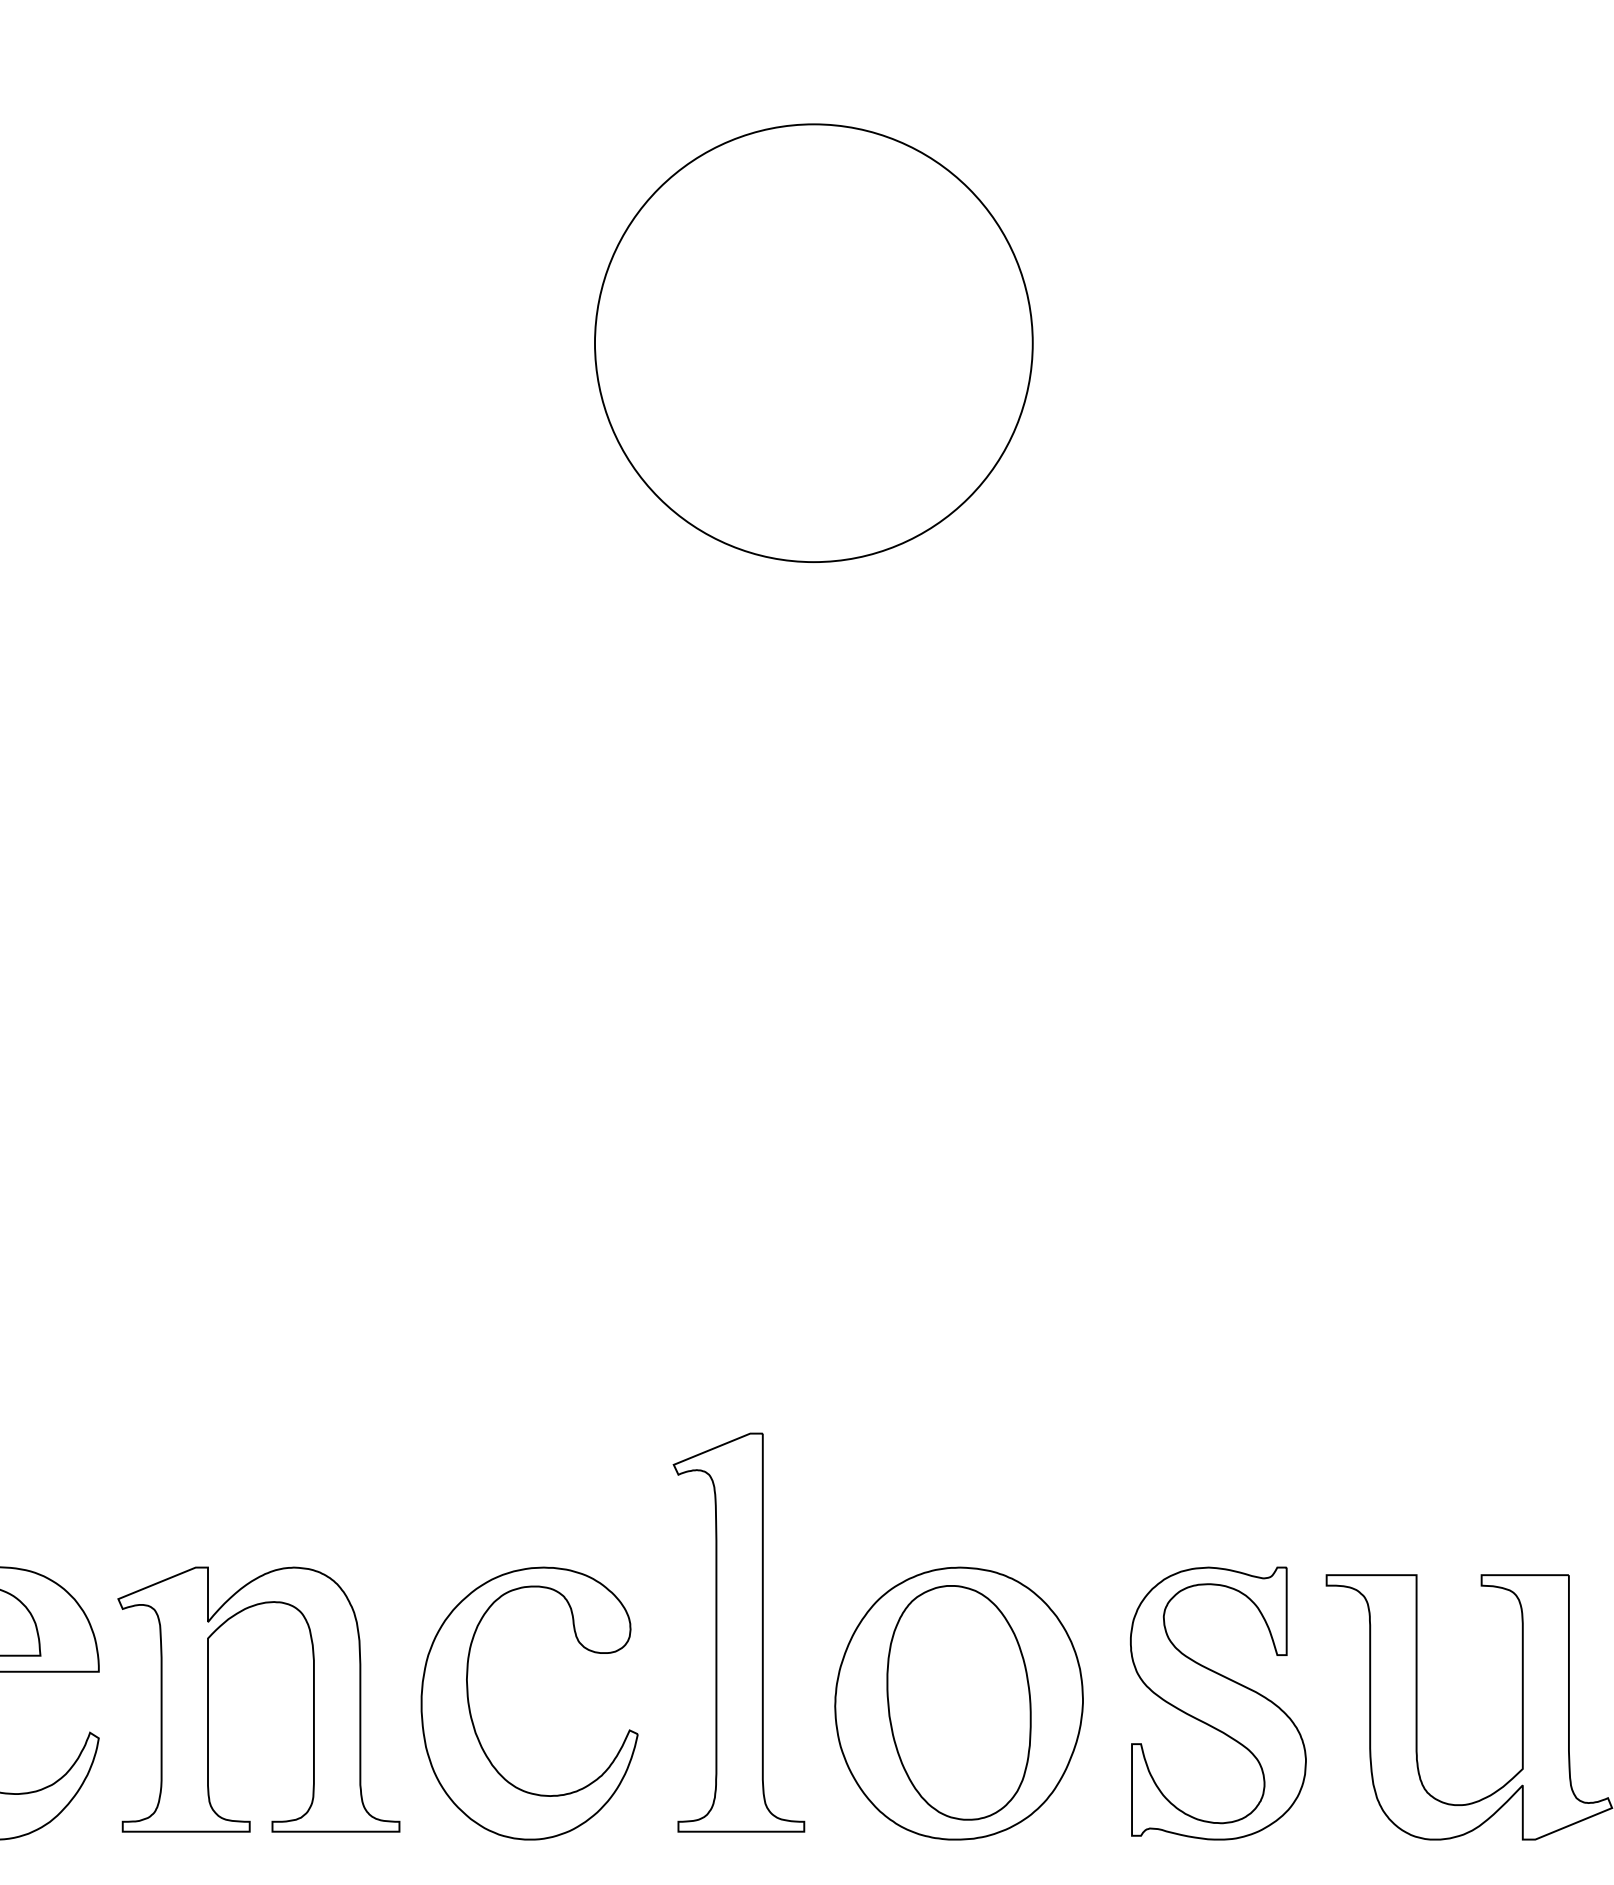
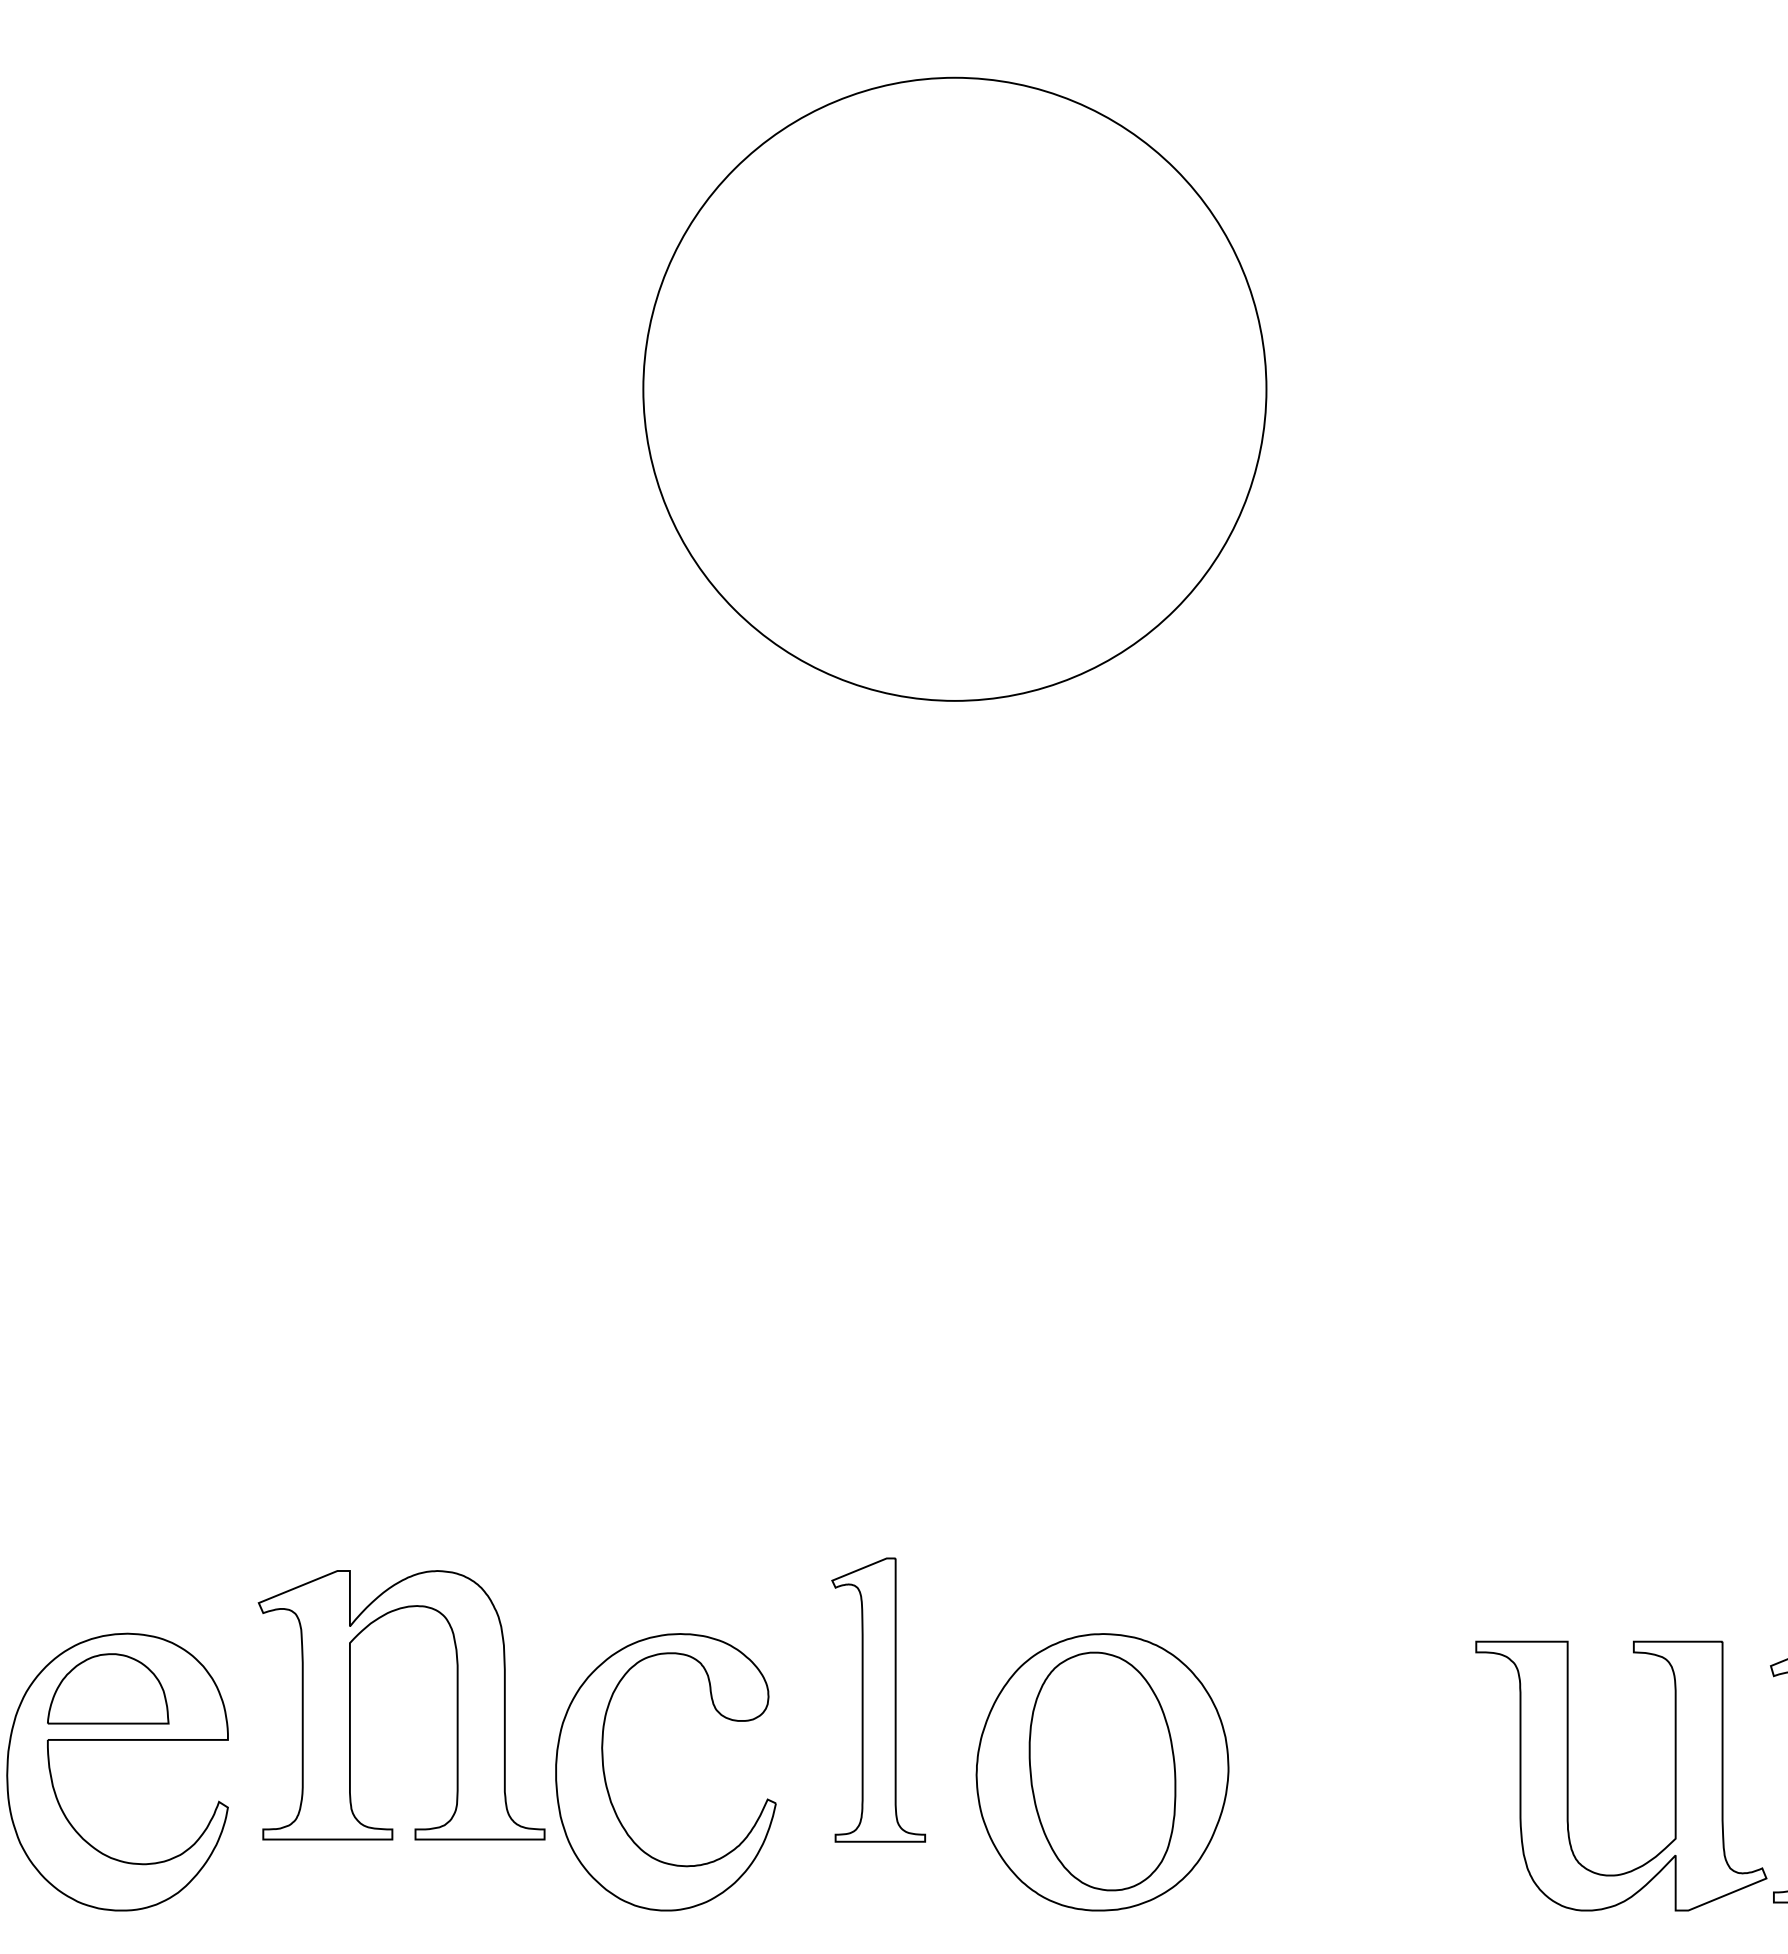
part: (813, 342) -> (954, 388), size x1.4
part: (738, 1632) -> (878, 1699), size x0.7
part: (208, 1699) -> (350, 1705), moved
part: (1218, 1703) -> (1366, 1772), removed

